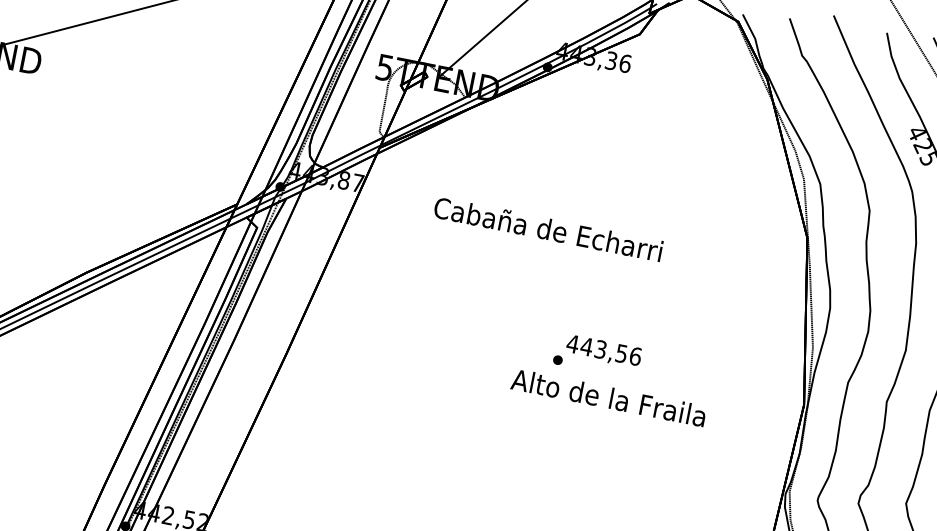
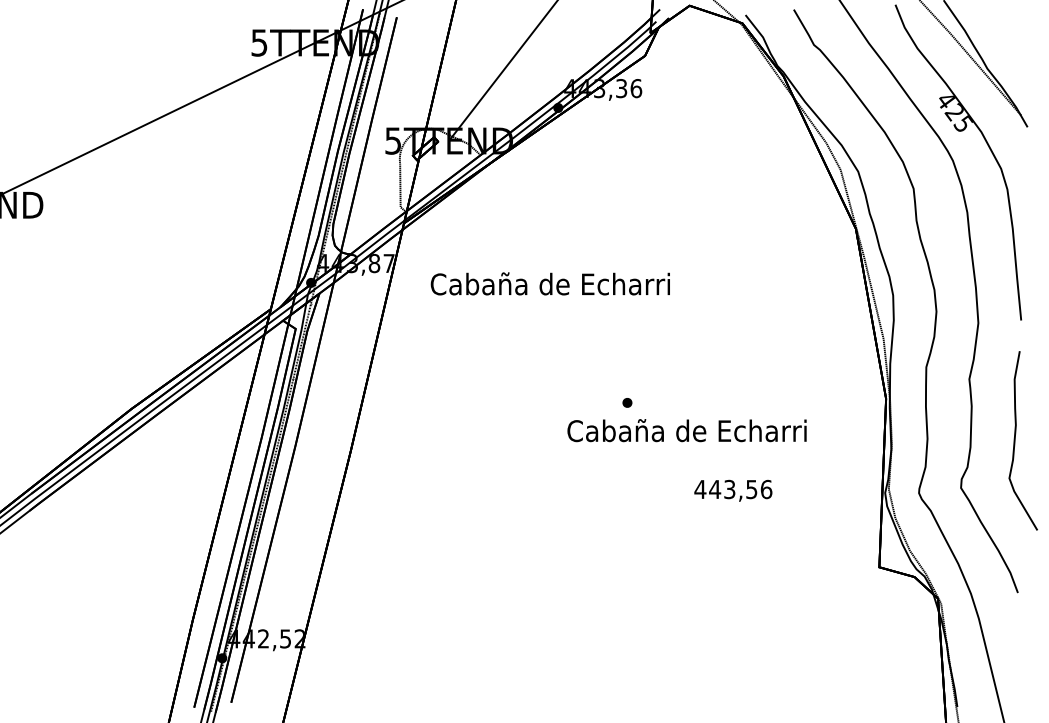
text: (547, 228) -> (549, 283), moved
text: (604, 351) -> (733, 490), moved
text: (608, 397) -> (686, 430), Alto de la Fraila -> Cabaña de Echarri

